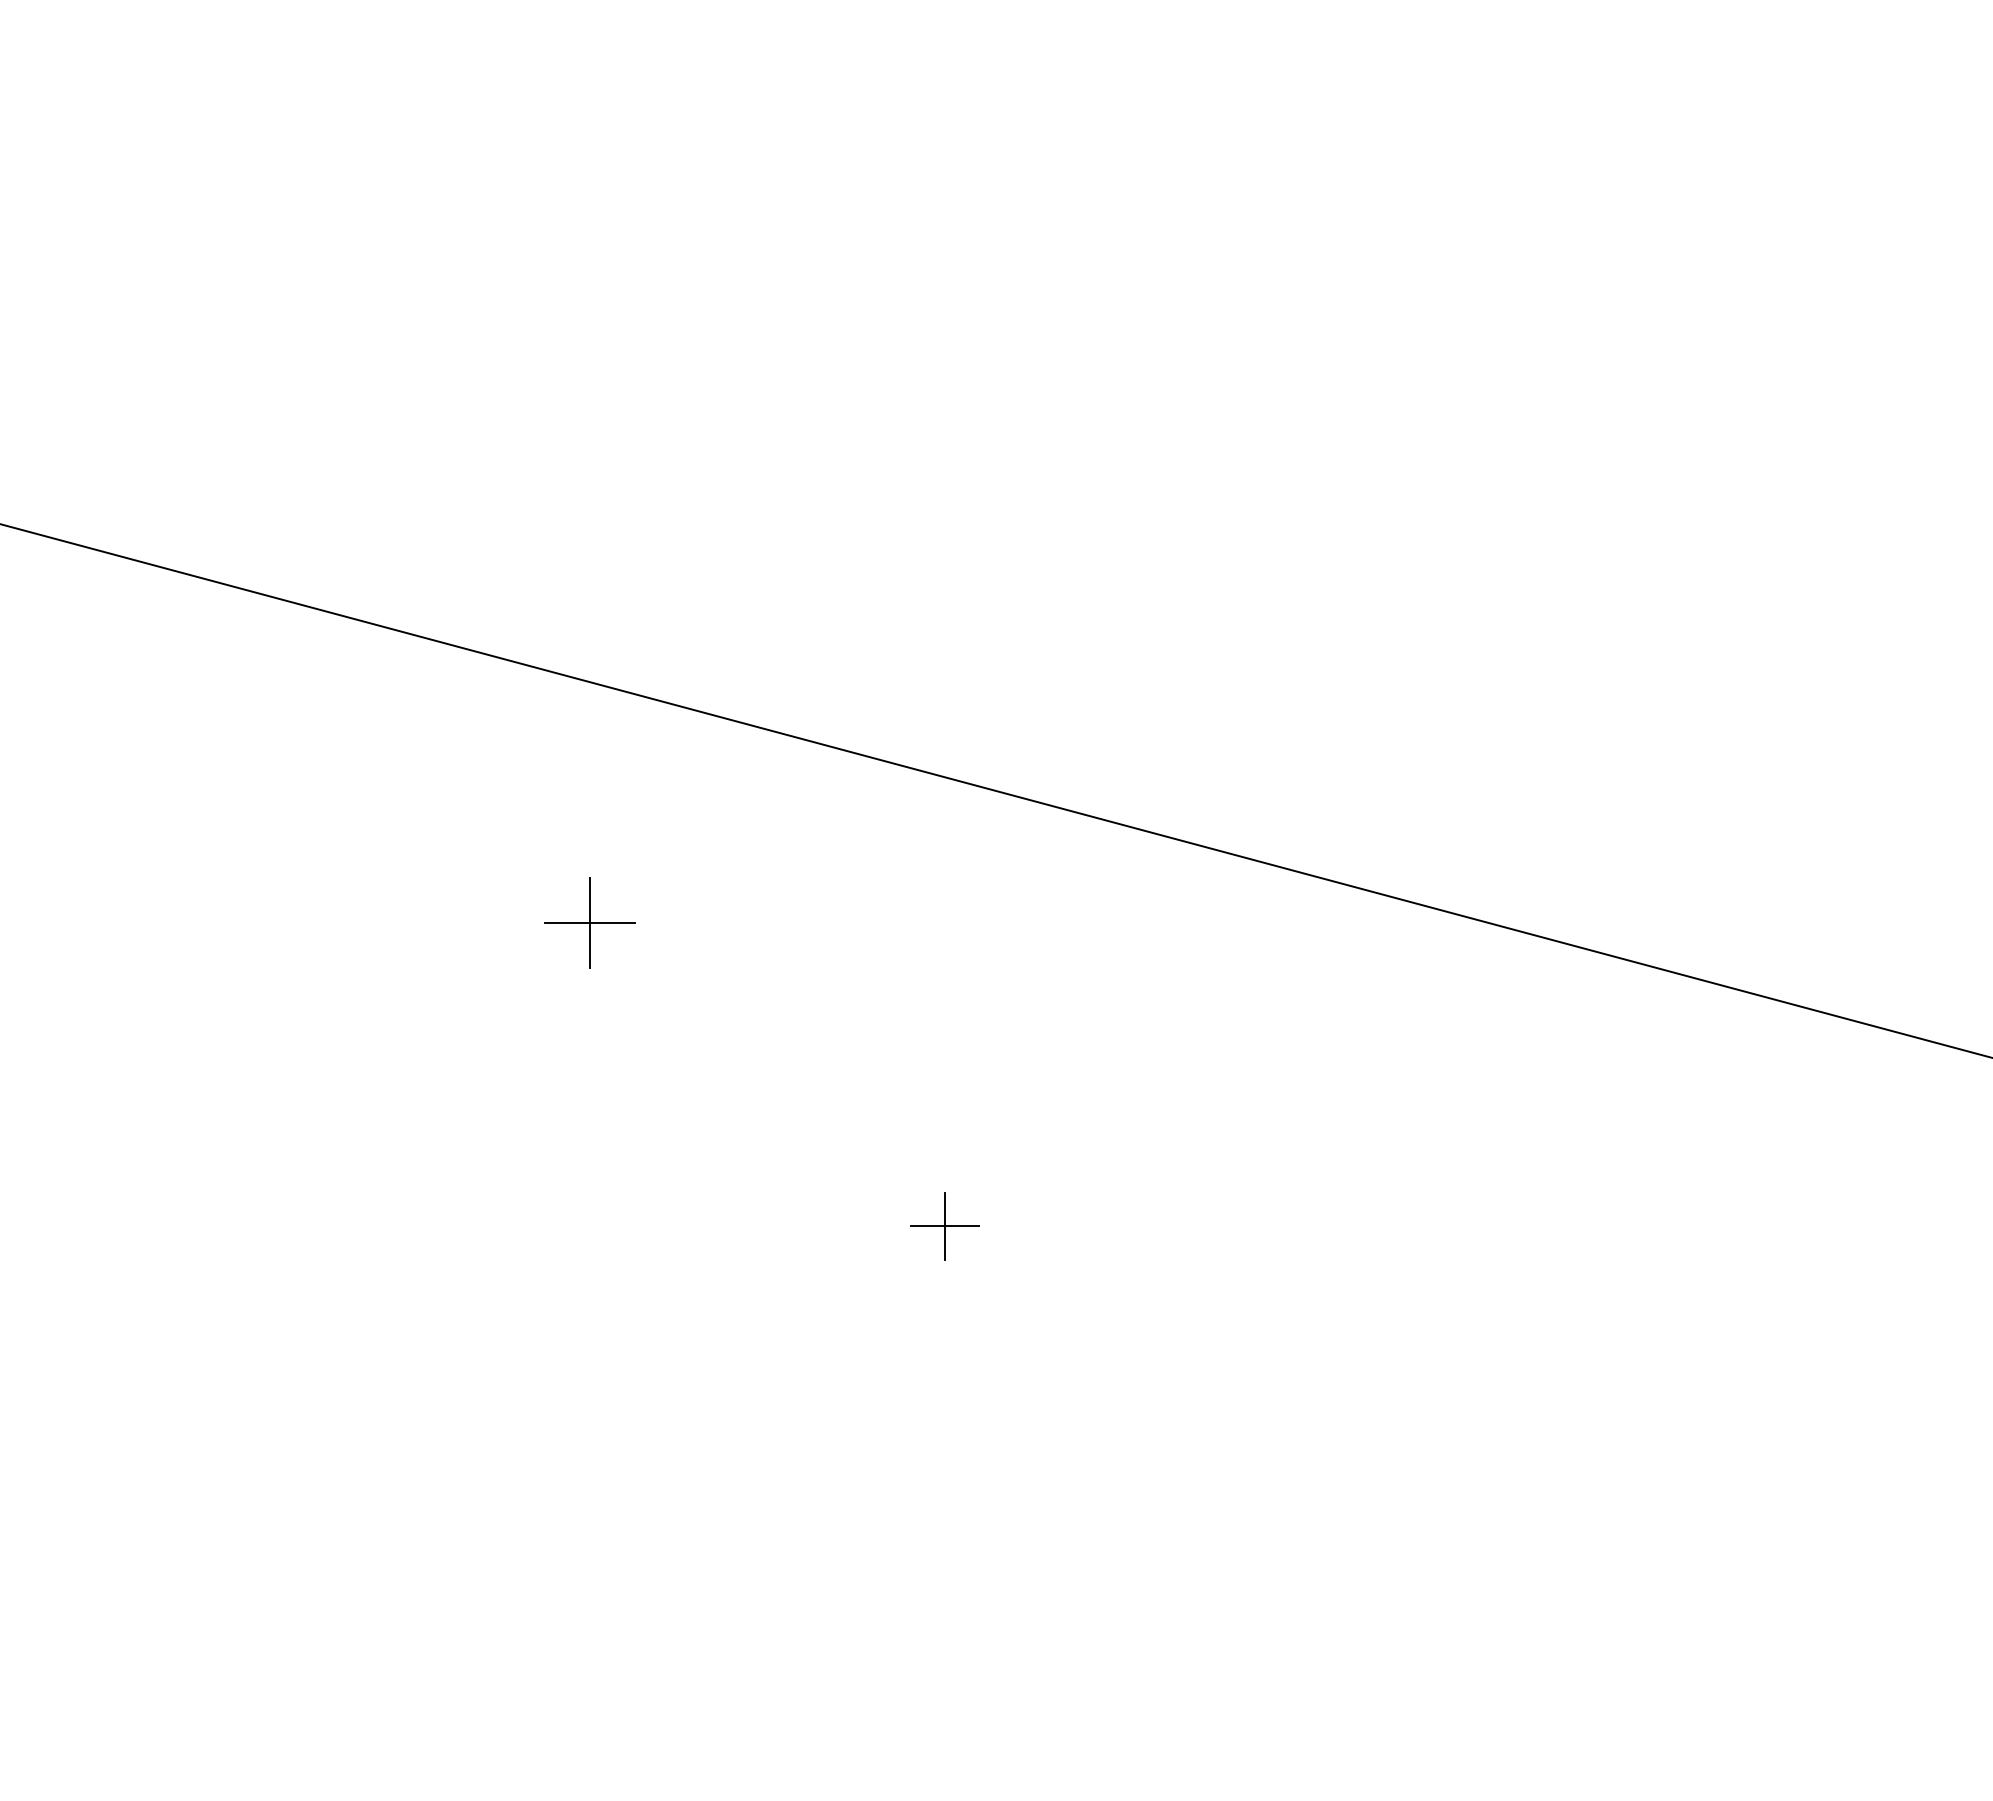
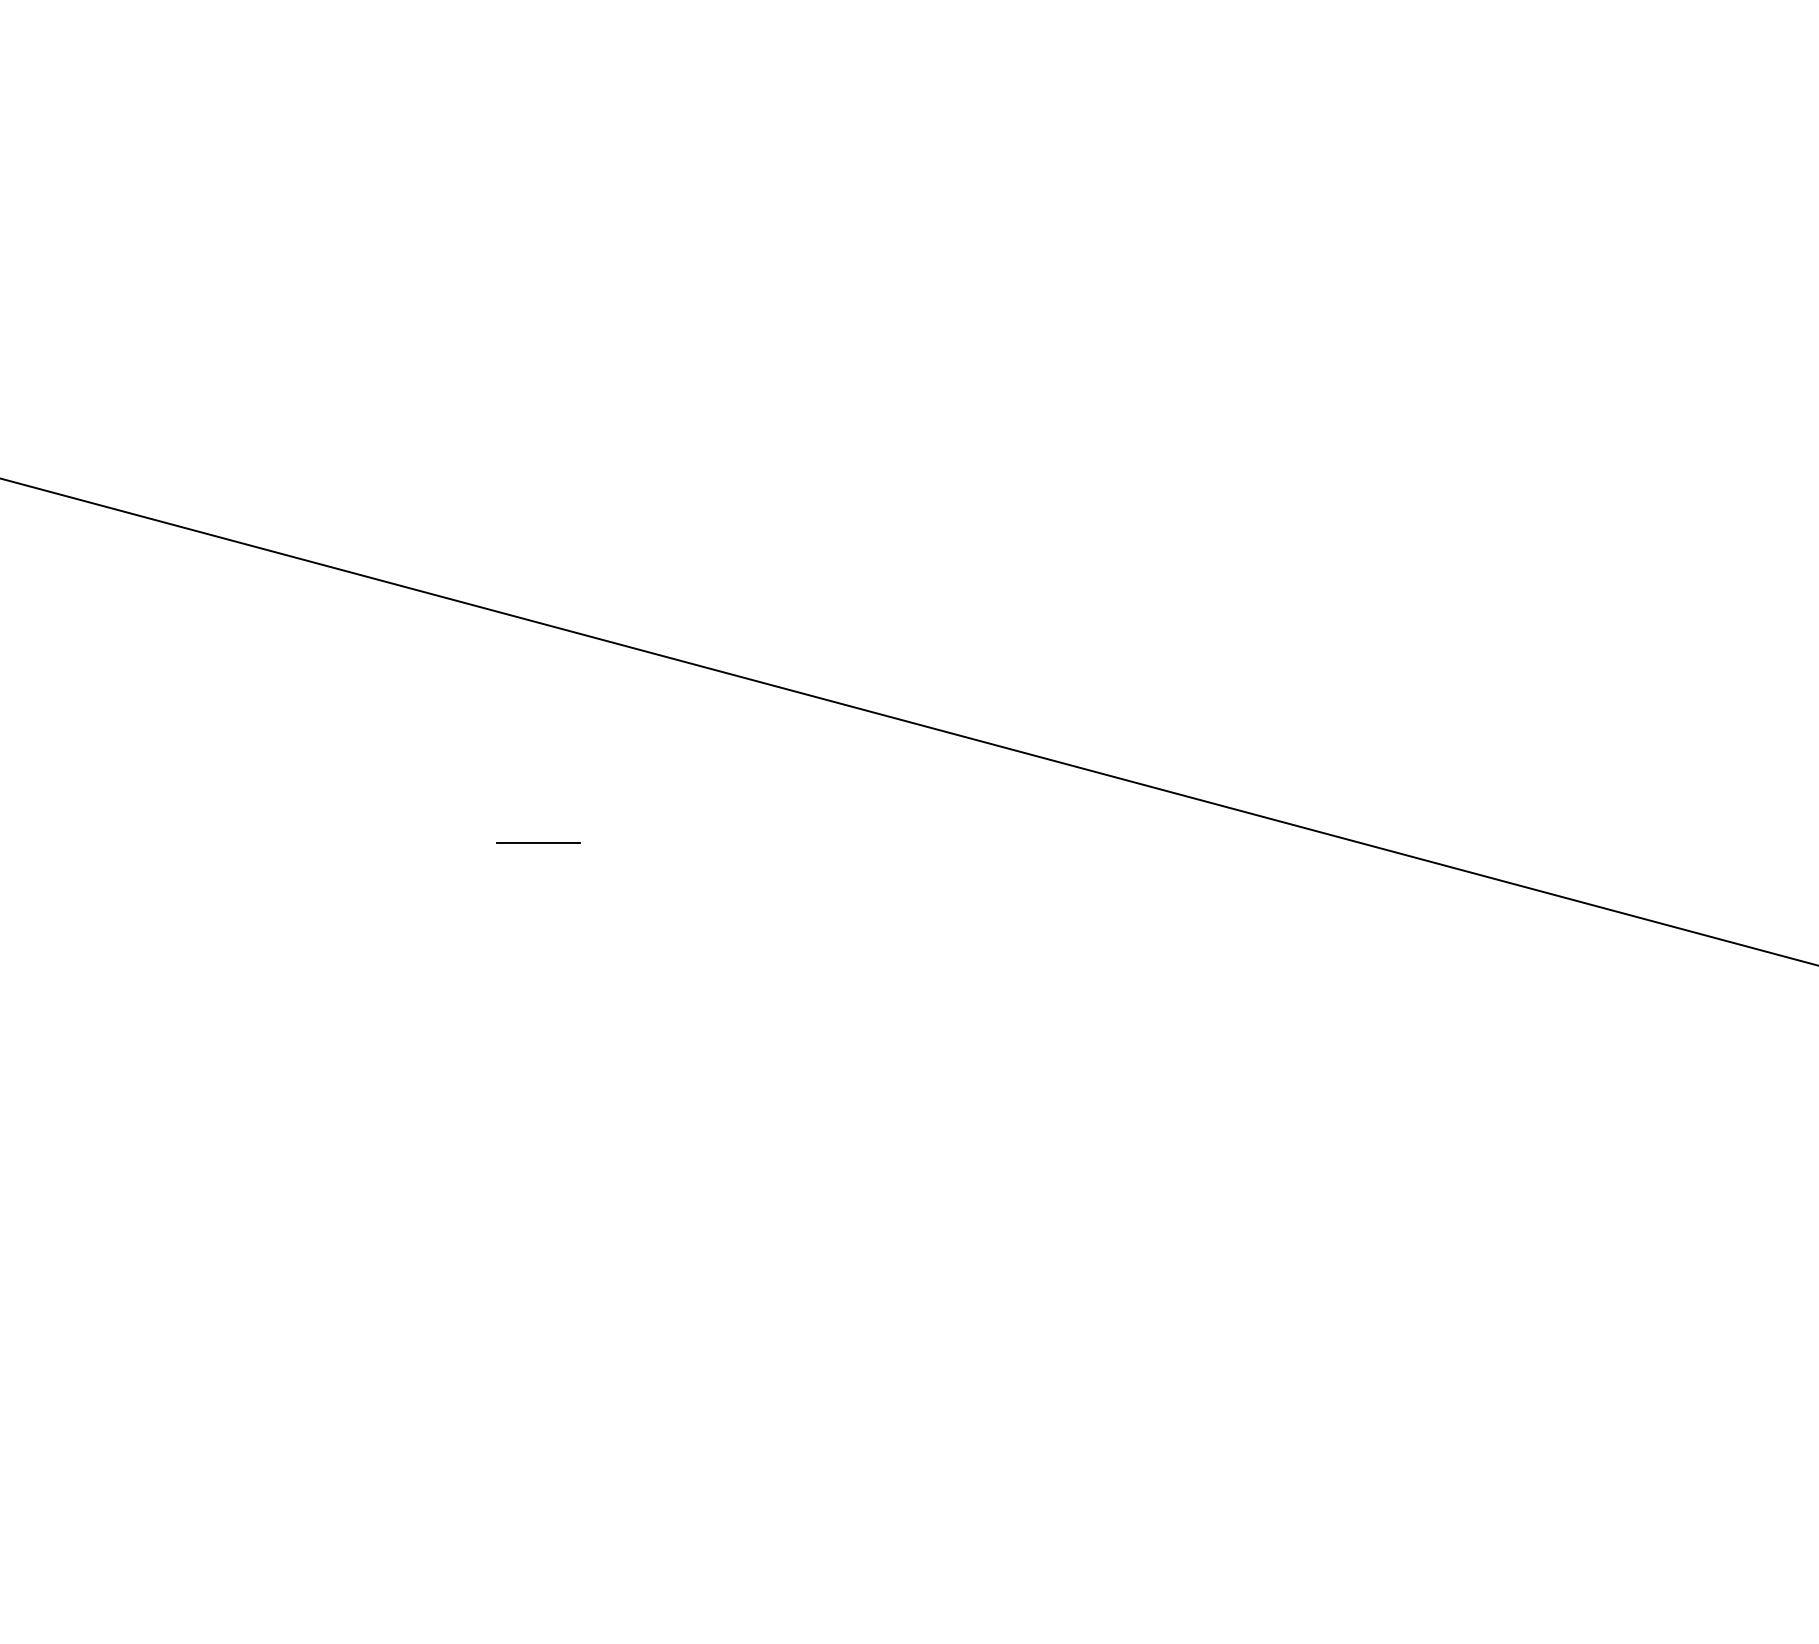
line: (590, 923) -> (538, 842), removed
part: (944, 1226) -> (862, 1119), removed

